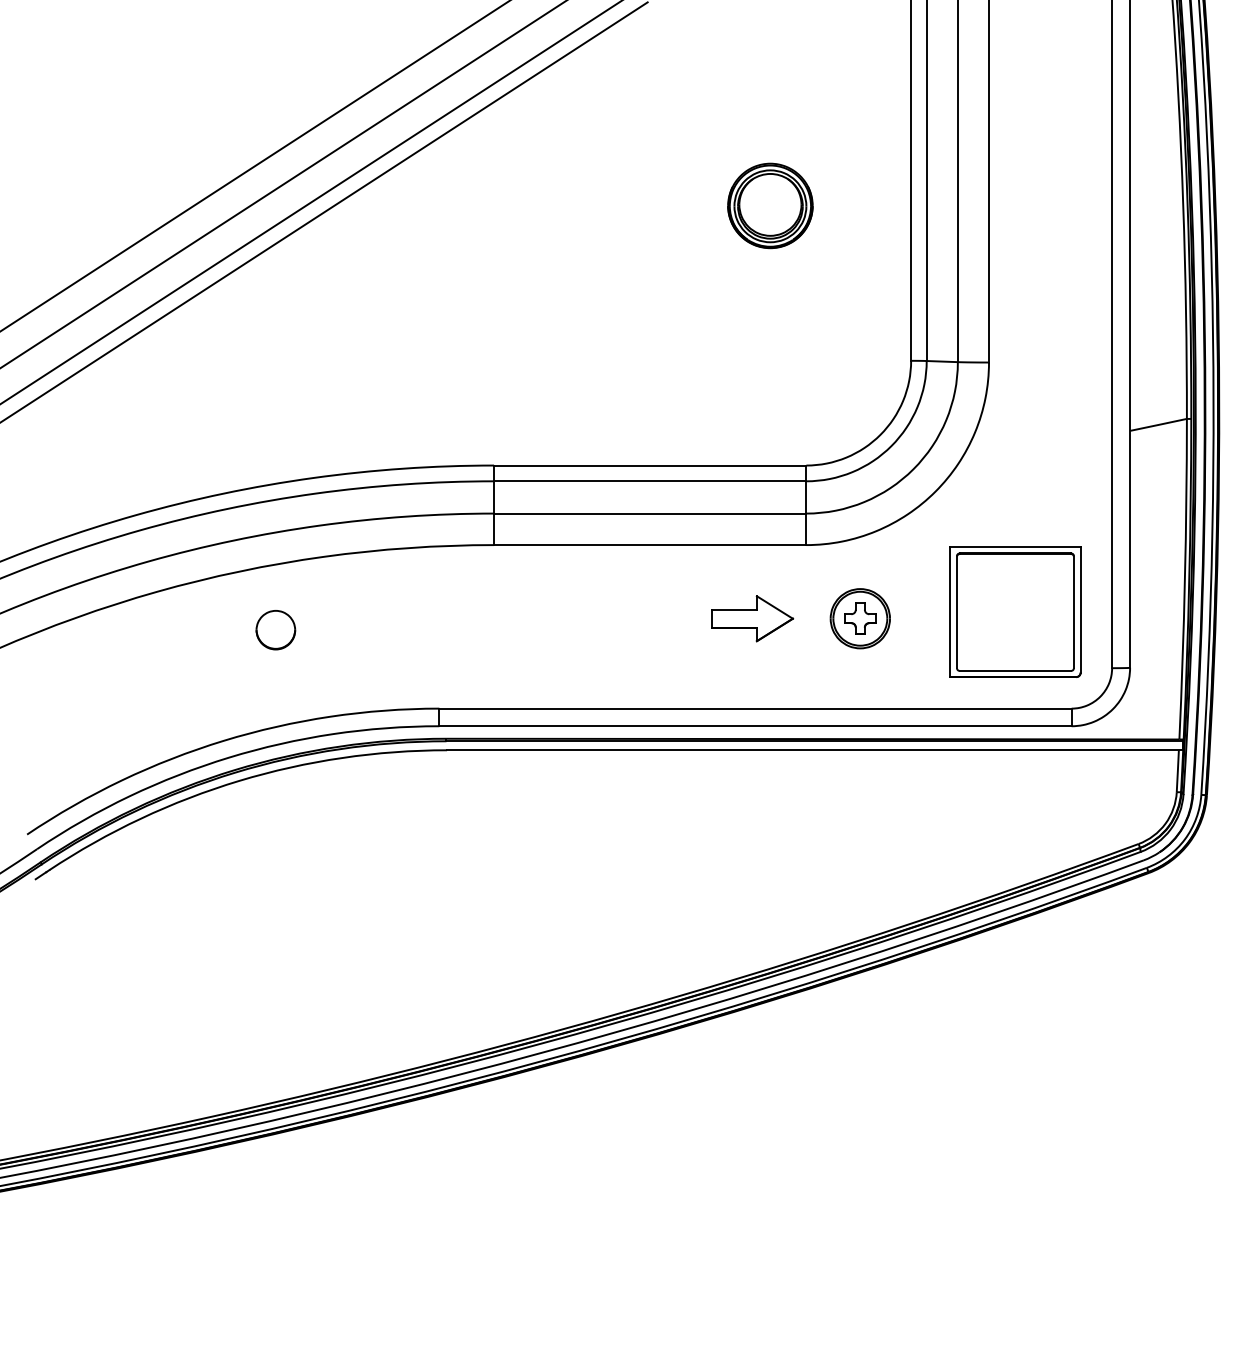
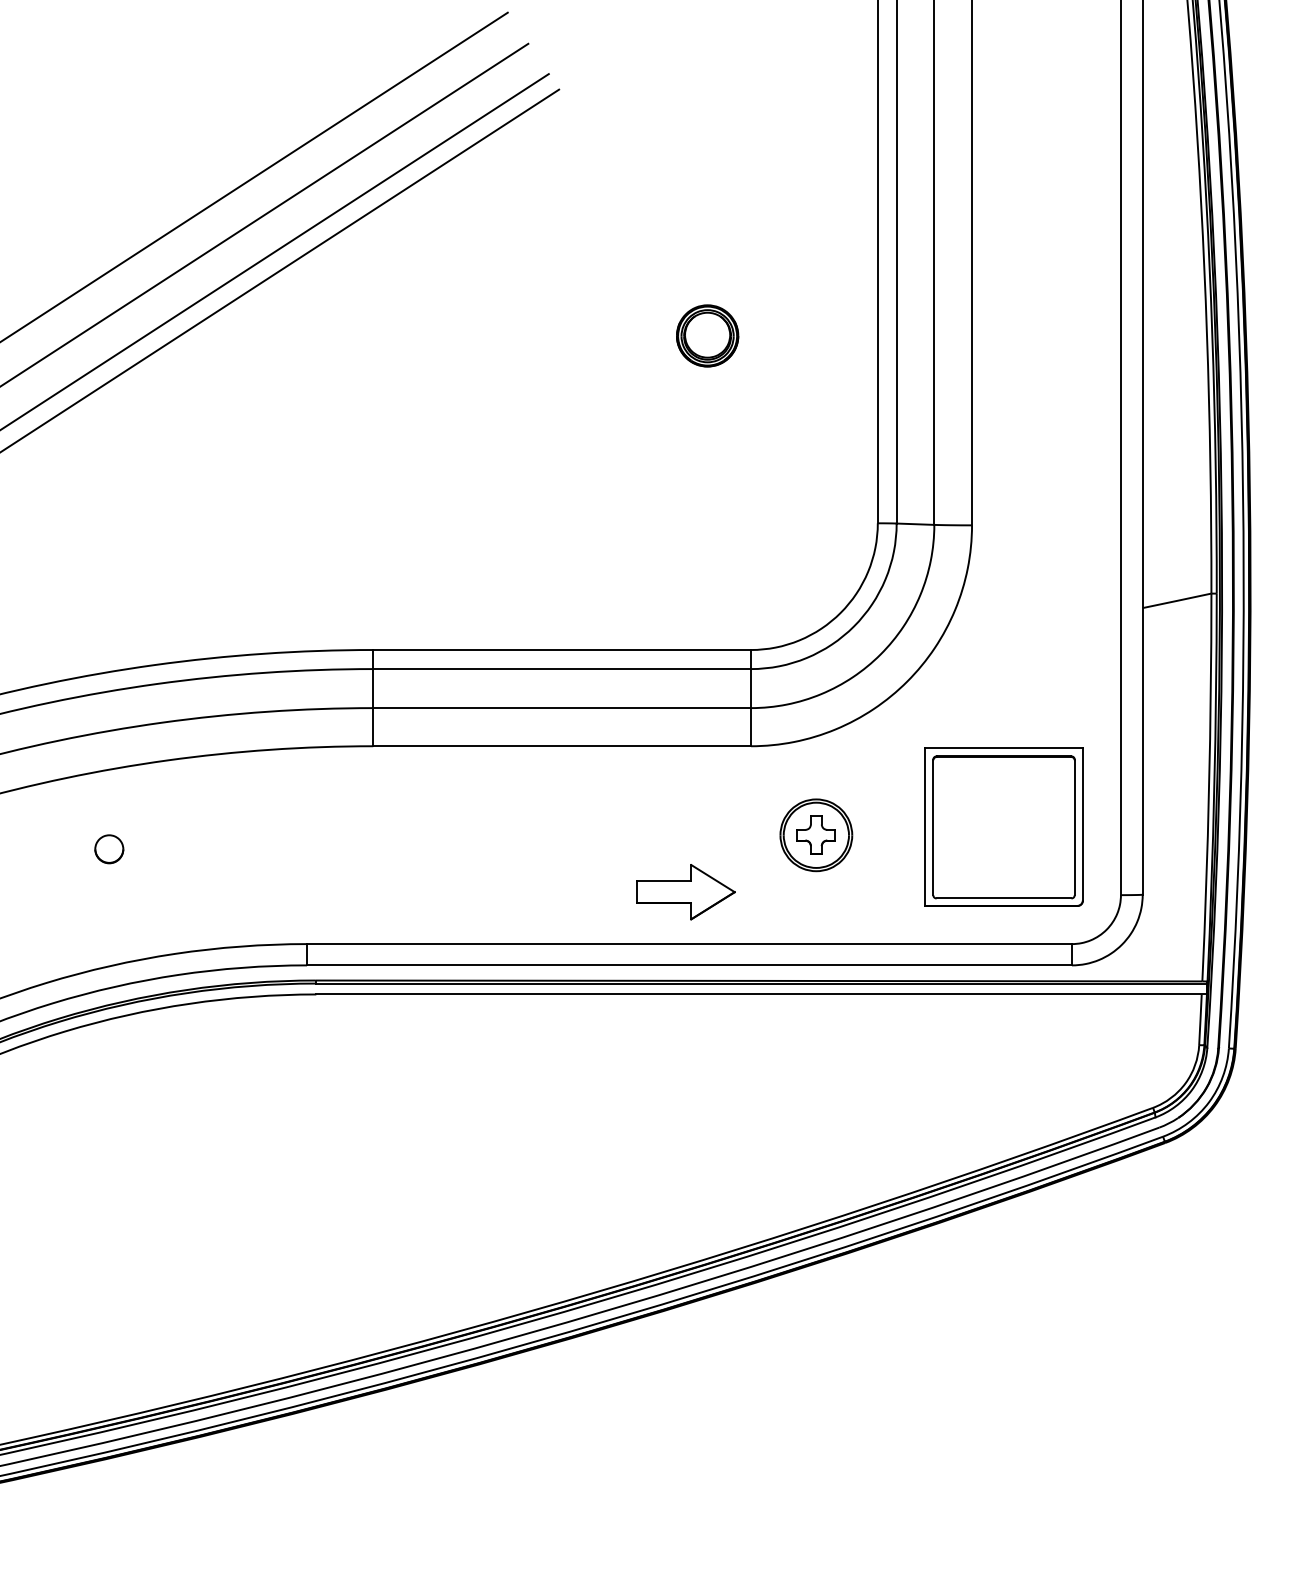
part: (770, 205) -> (707, 335), size x0.6
part: (752, 618) -> (685, 891), moved
part: (275, 630) -> (108, 849), size x0.6

